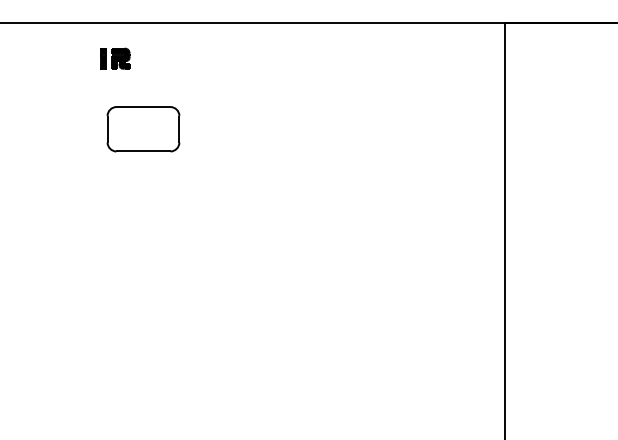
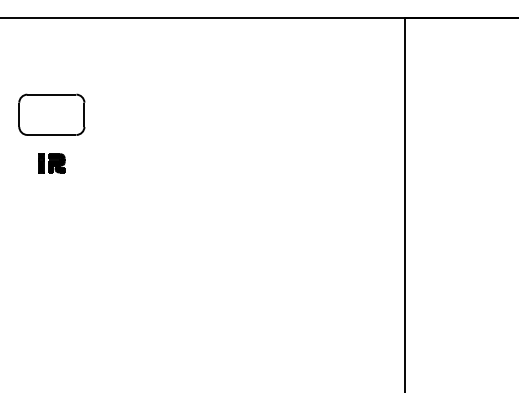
part: (115, 58) -> (51, 163), moved
part: (143, 129) -> (51, 115), moved

